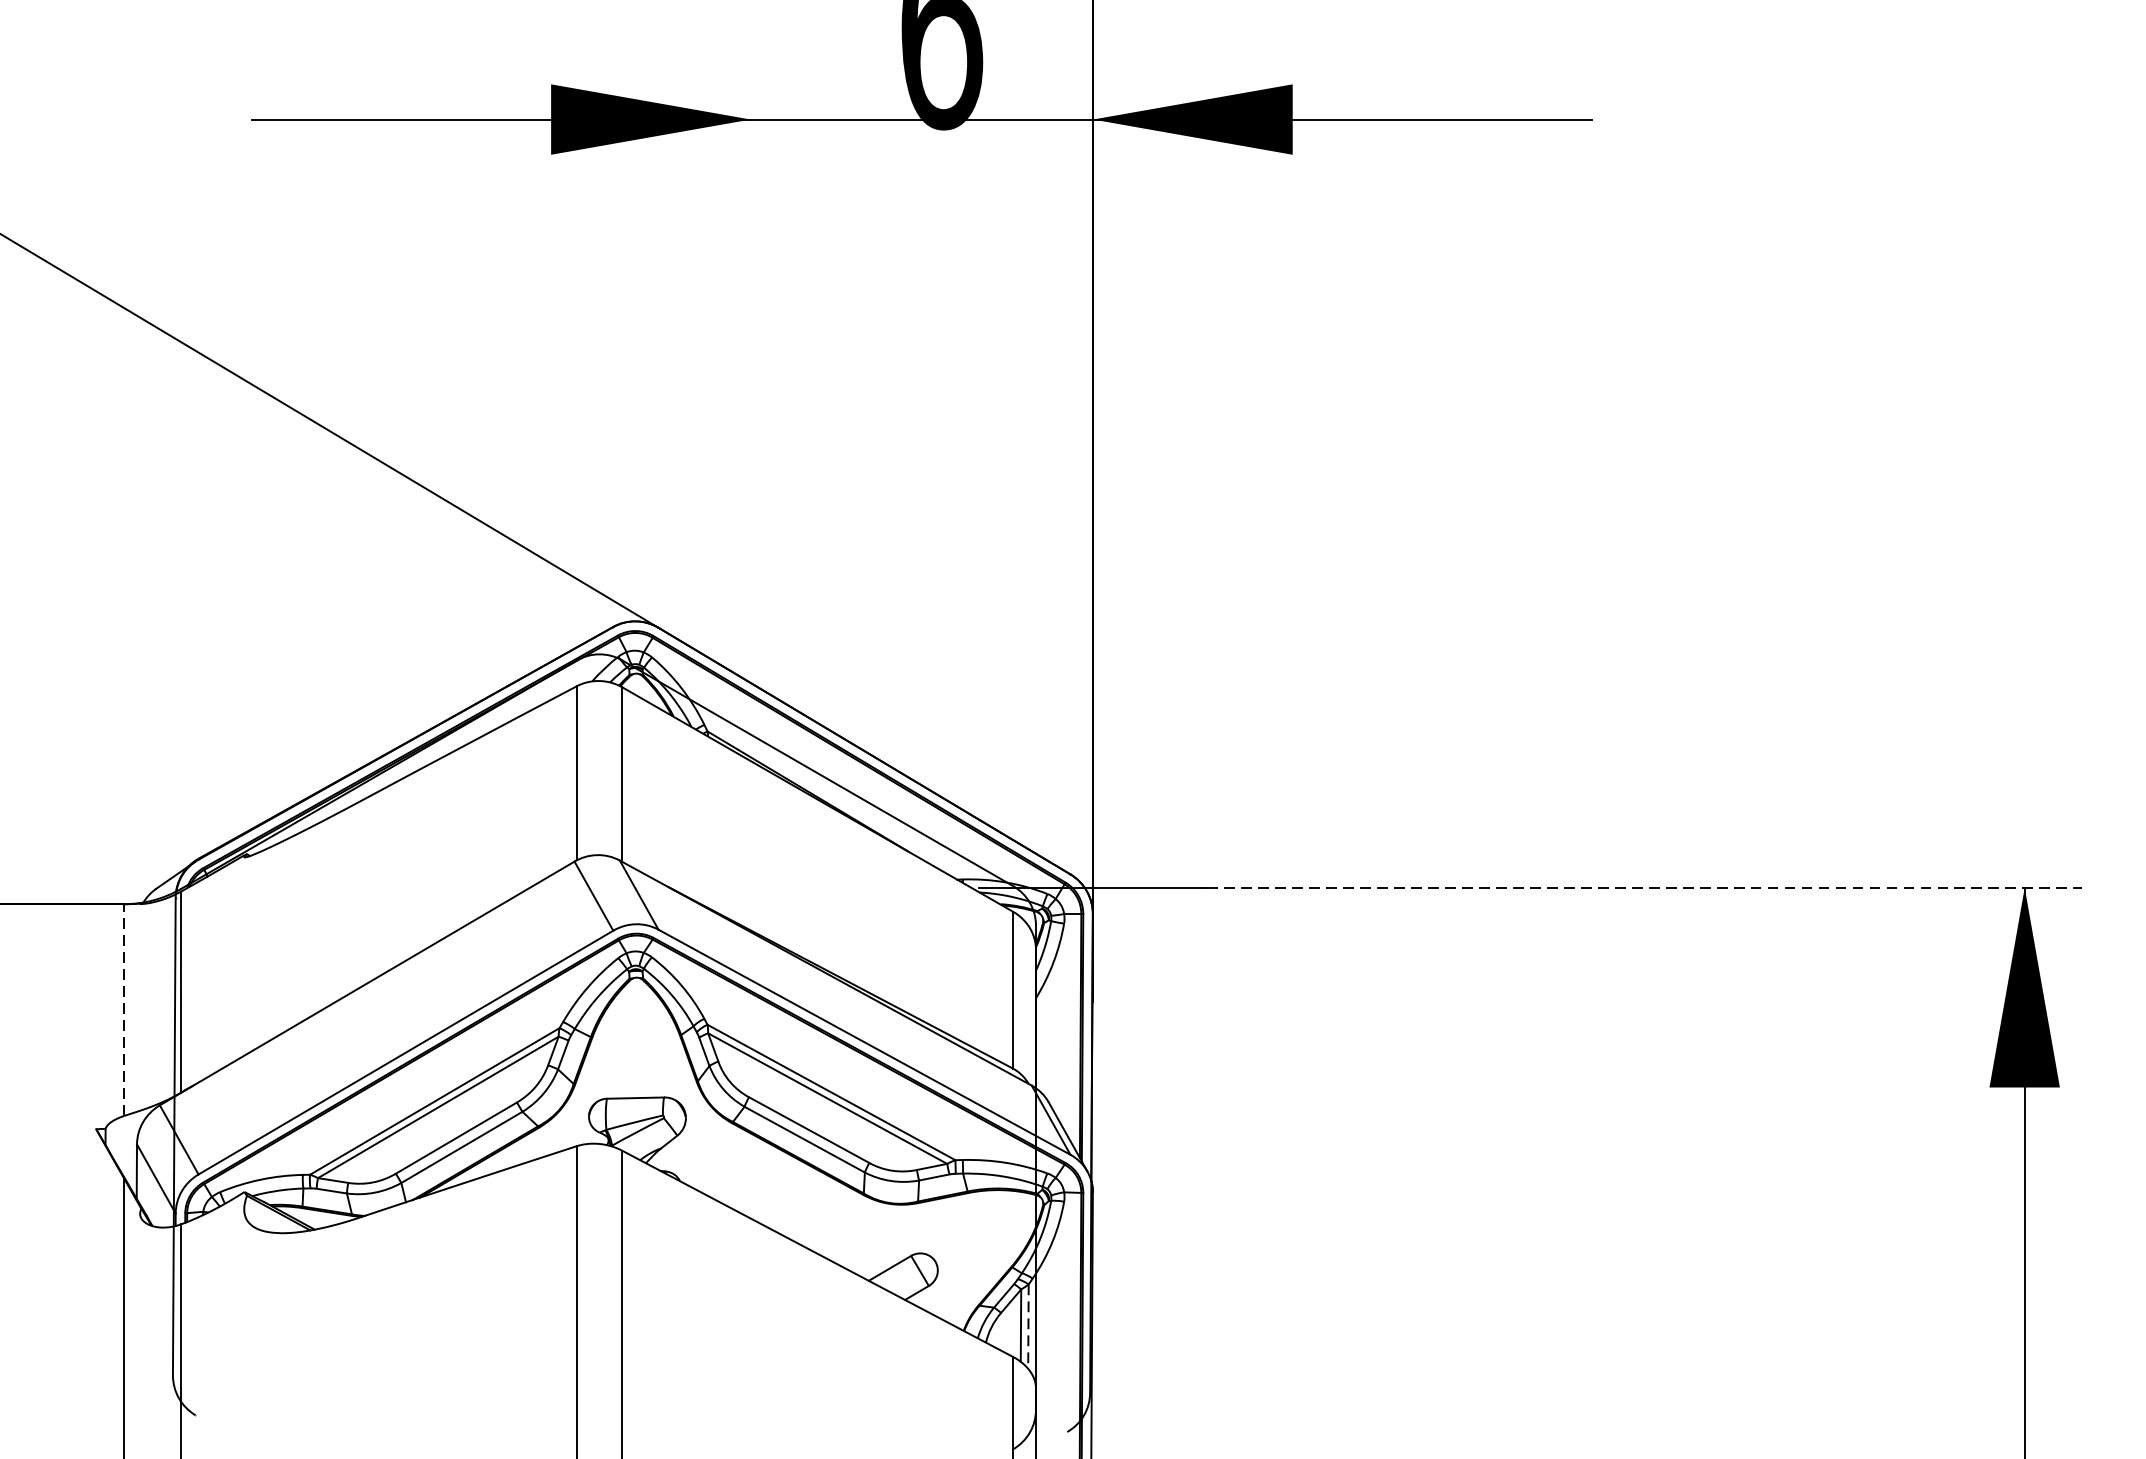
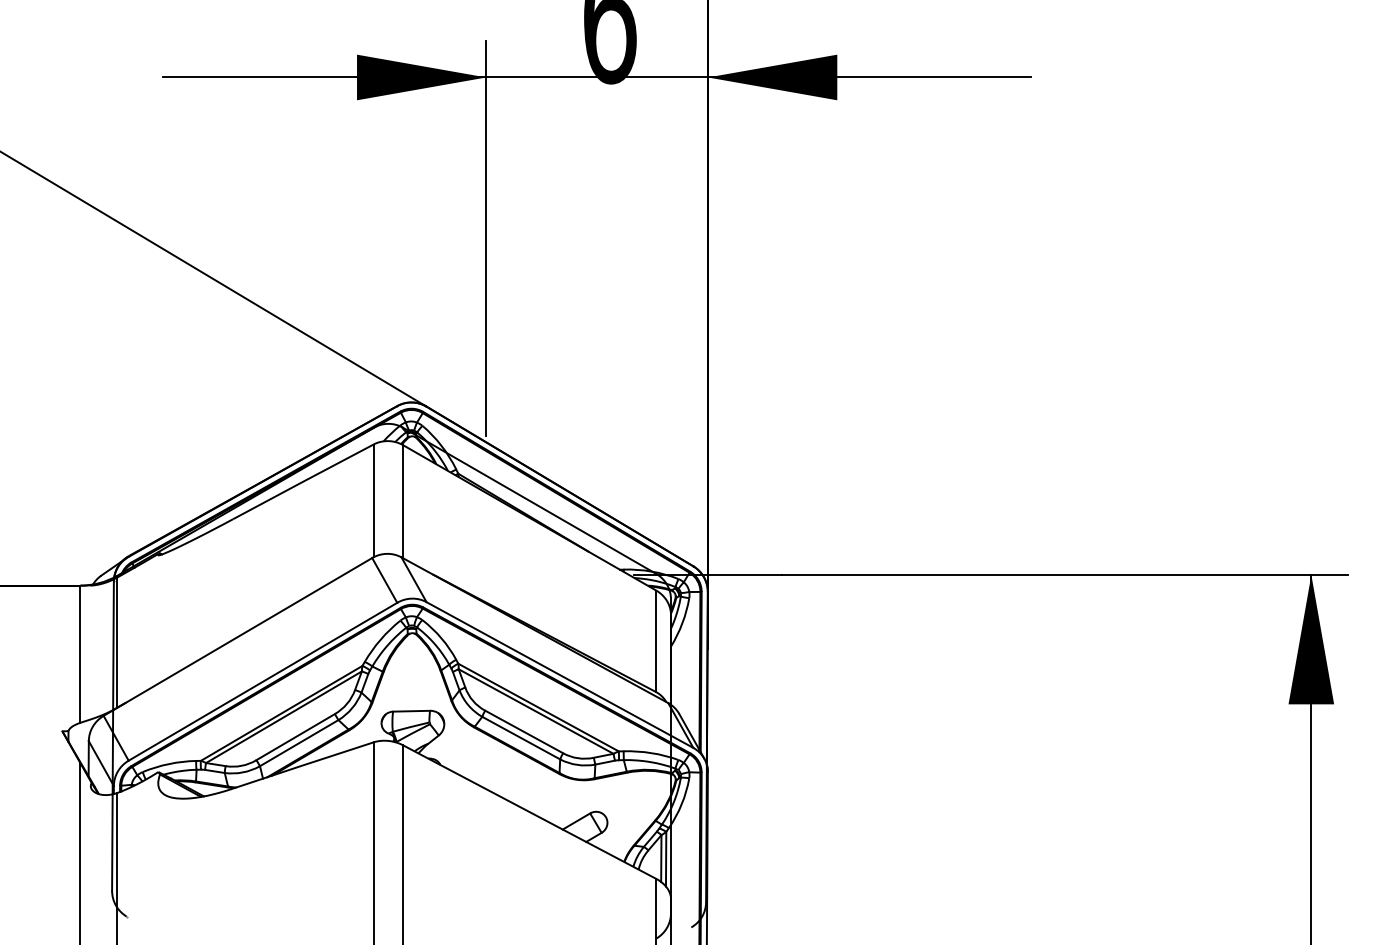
line: (751, 366) -> (486, 237), added
line: (1645, 888) -> (1065, 575), dashed -> solid
line: (124, 1010) -> (80, 654), dashed -> solid
line: (1028, 1327) -> (666, 859), dashed -> solid

